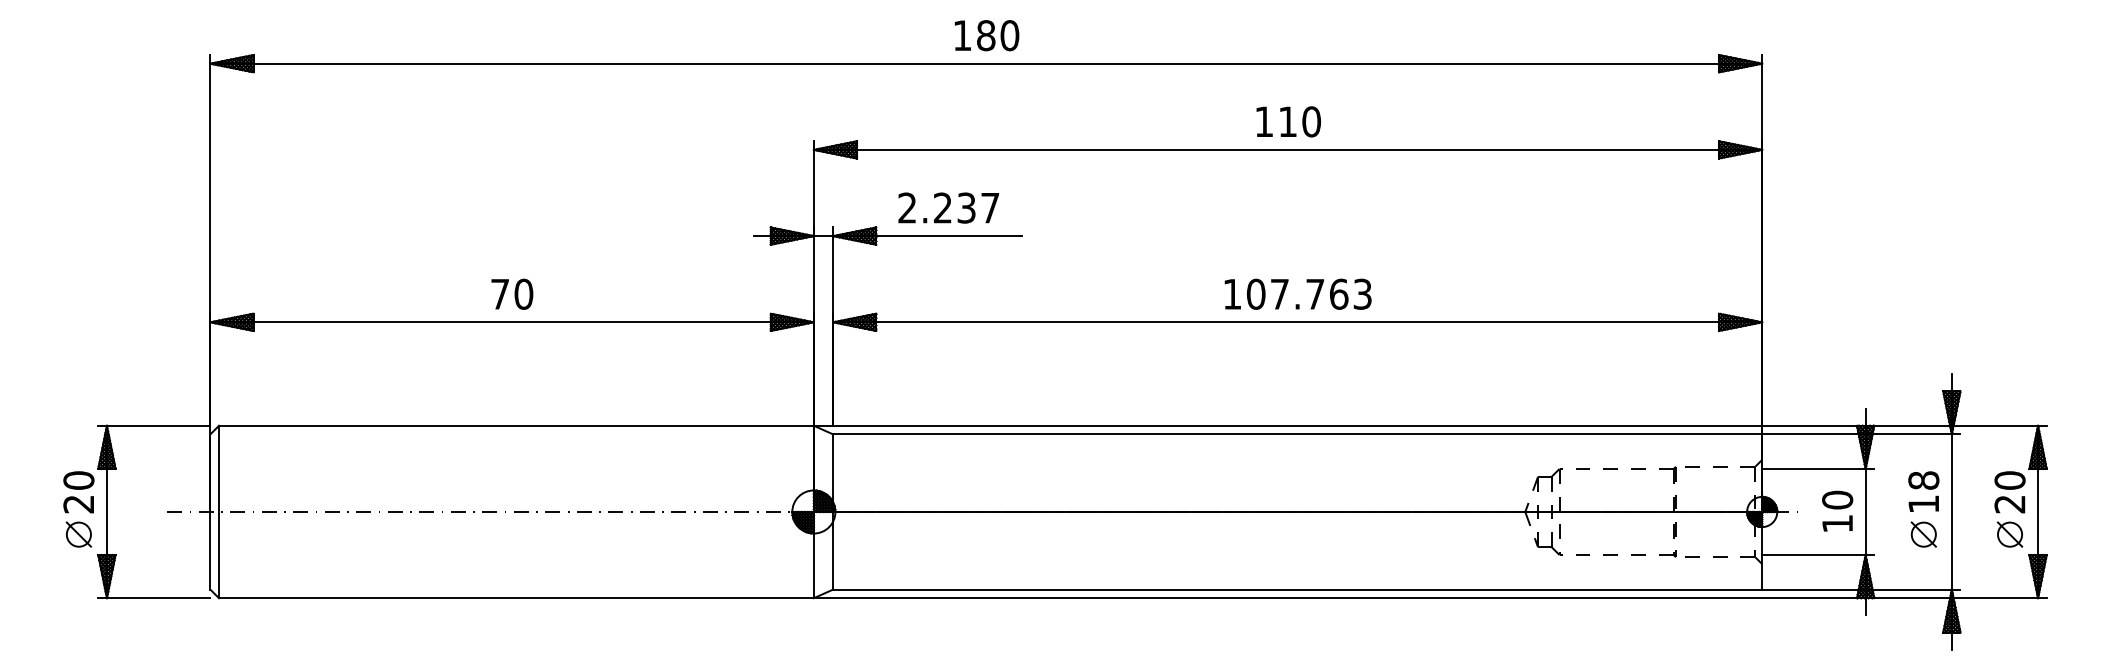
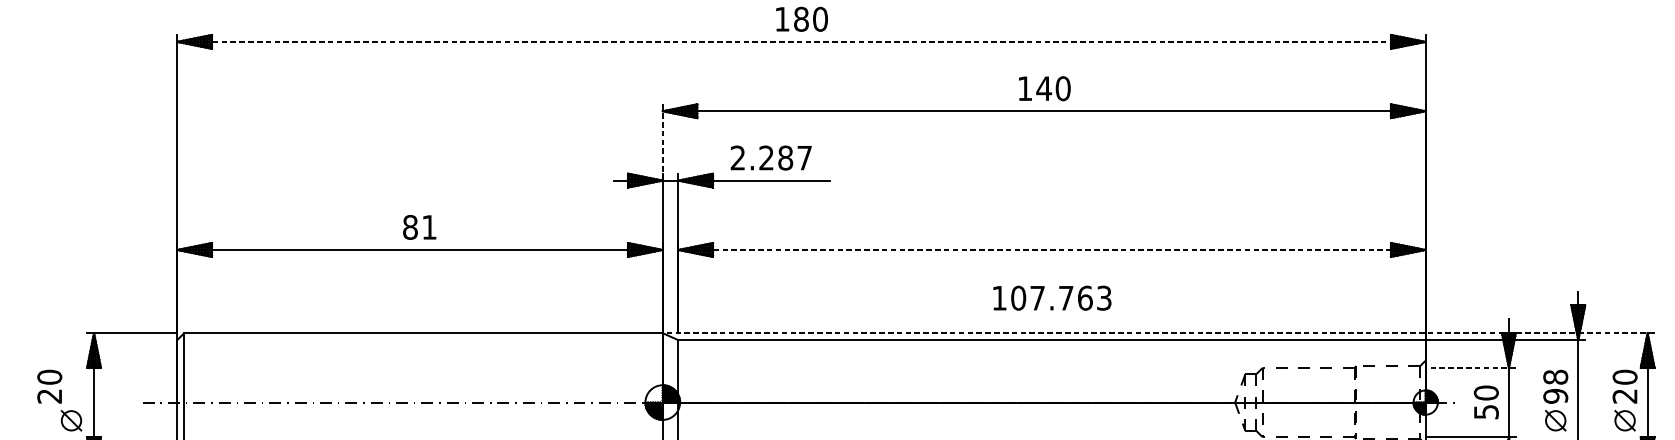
line: (986, 63) -> (801, 41), solid -> dashed
text: (1287, 121) -> (1043, 88), 110 -> 140
line: (813, 188) -> (662, 142), solid -> dashed
text: (966, 207) -> (785, 157), 2.237 -> 2.287
text: (512, 293) -> (420, 226), 70 -> 81
text: (1297, 293) -> (1051, 297), moved
line: (1297, 322) -> (1051, 250), solid -> dashed
line: (1429, 425) -> (1158, 332), solid -> dashed
line: (1817, 468) -> (1470, 367), solid -> dashed
text: (78, 492) -> (49, 386), moved
text: (1923, 504) -> (1555, 396), 18 -> 98
text: (1837, 523) -> (1486, 411), 10 -> 50

